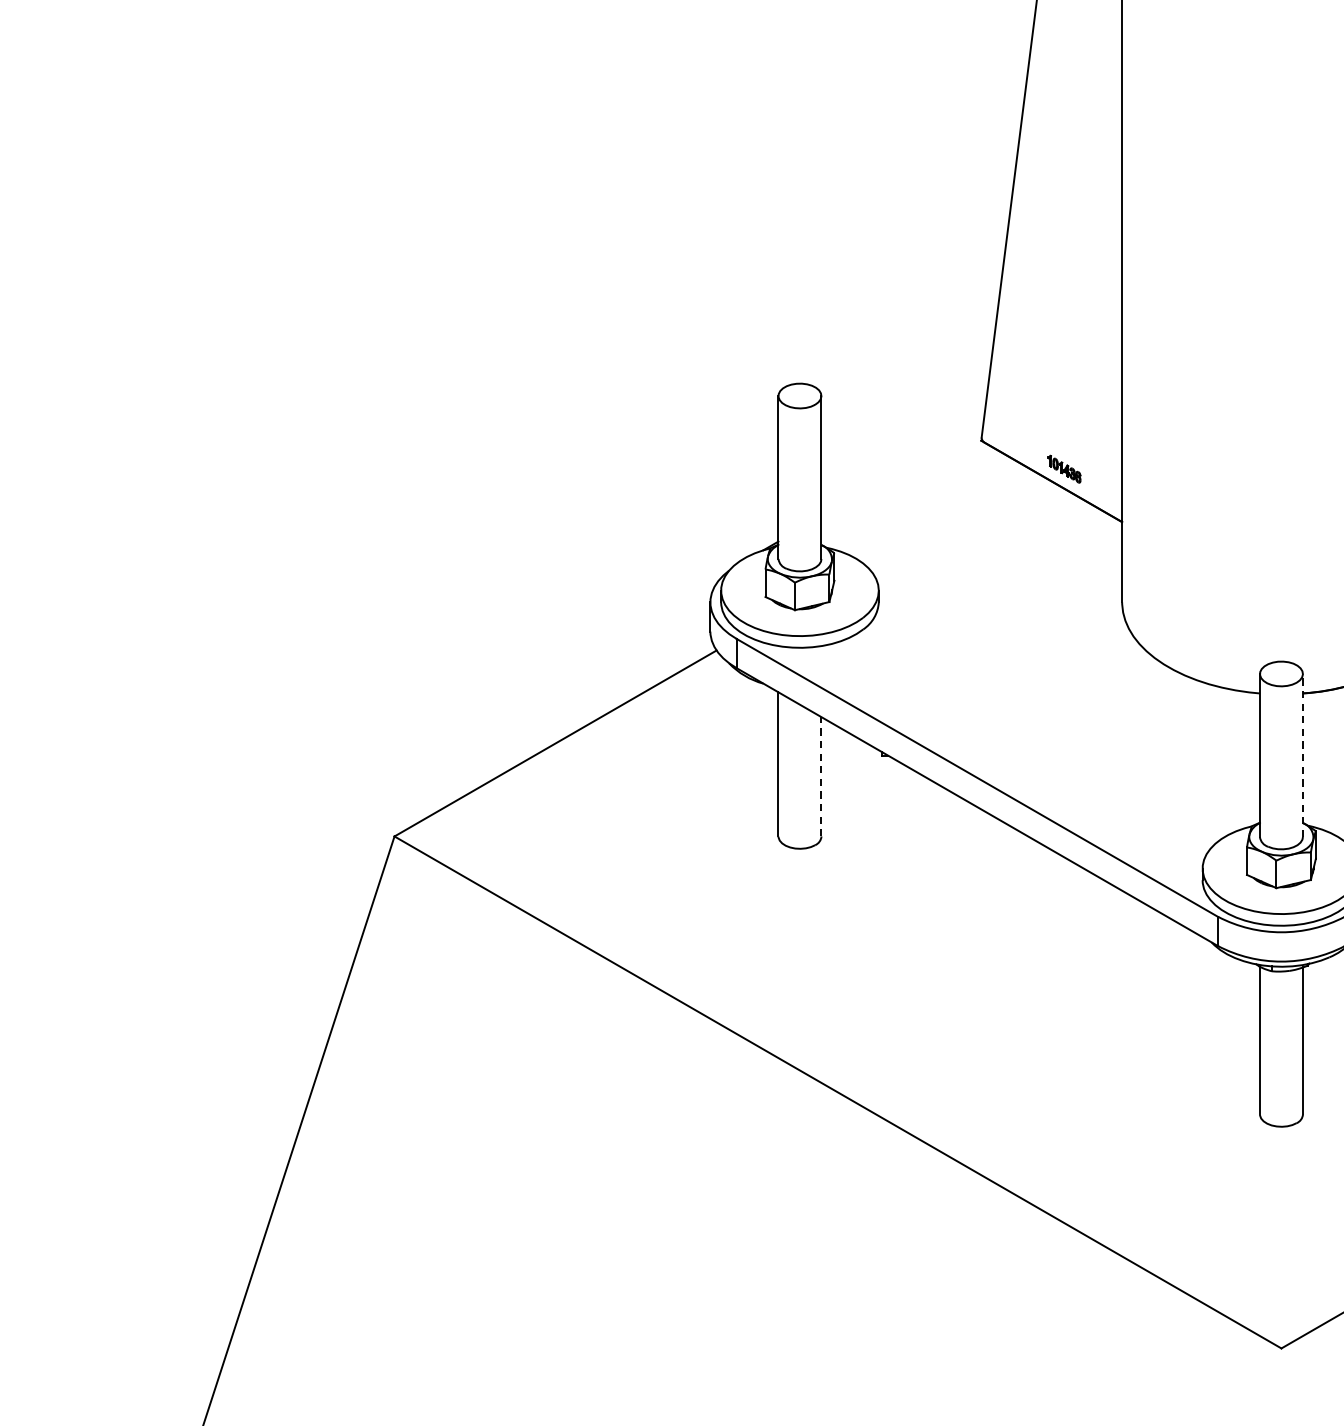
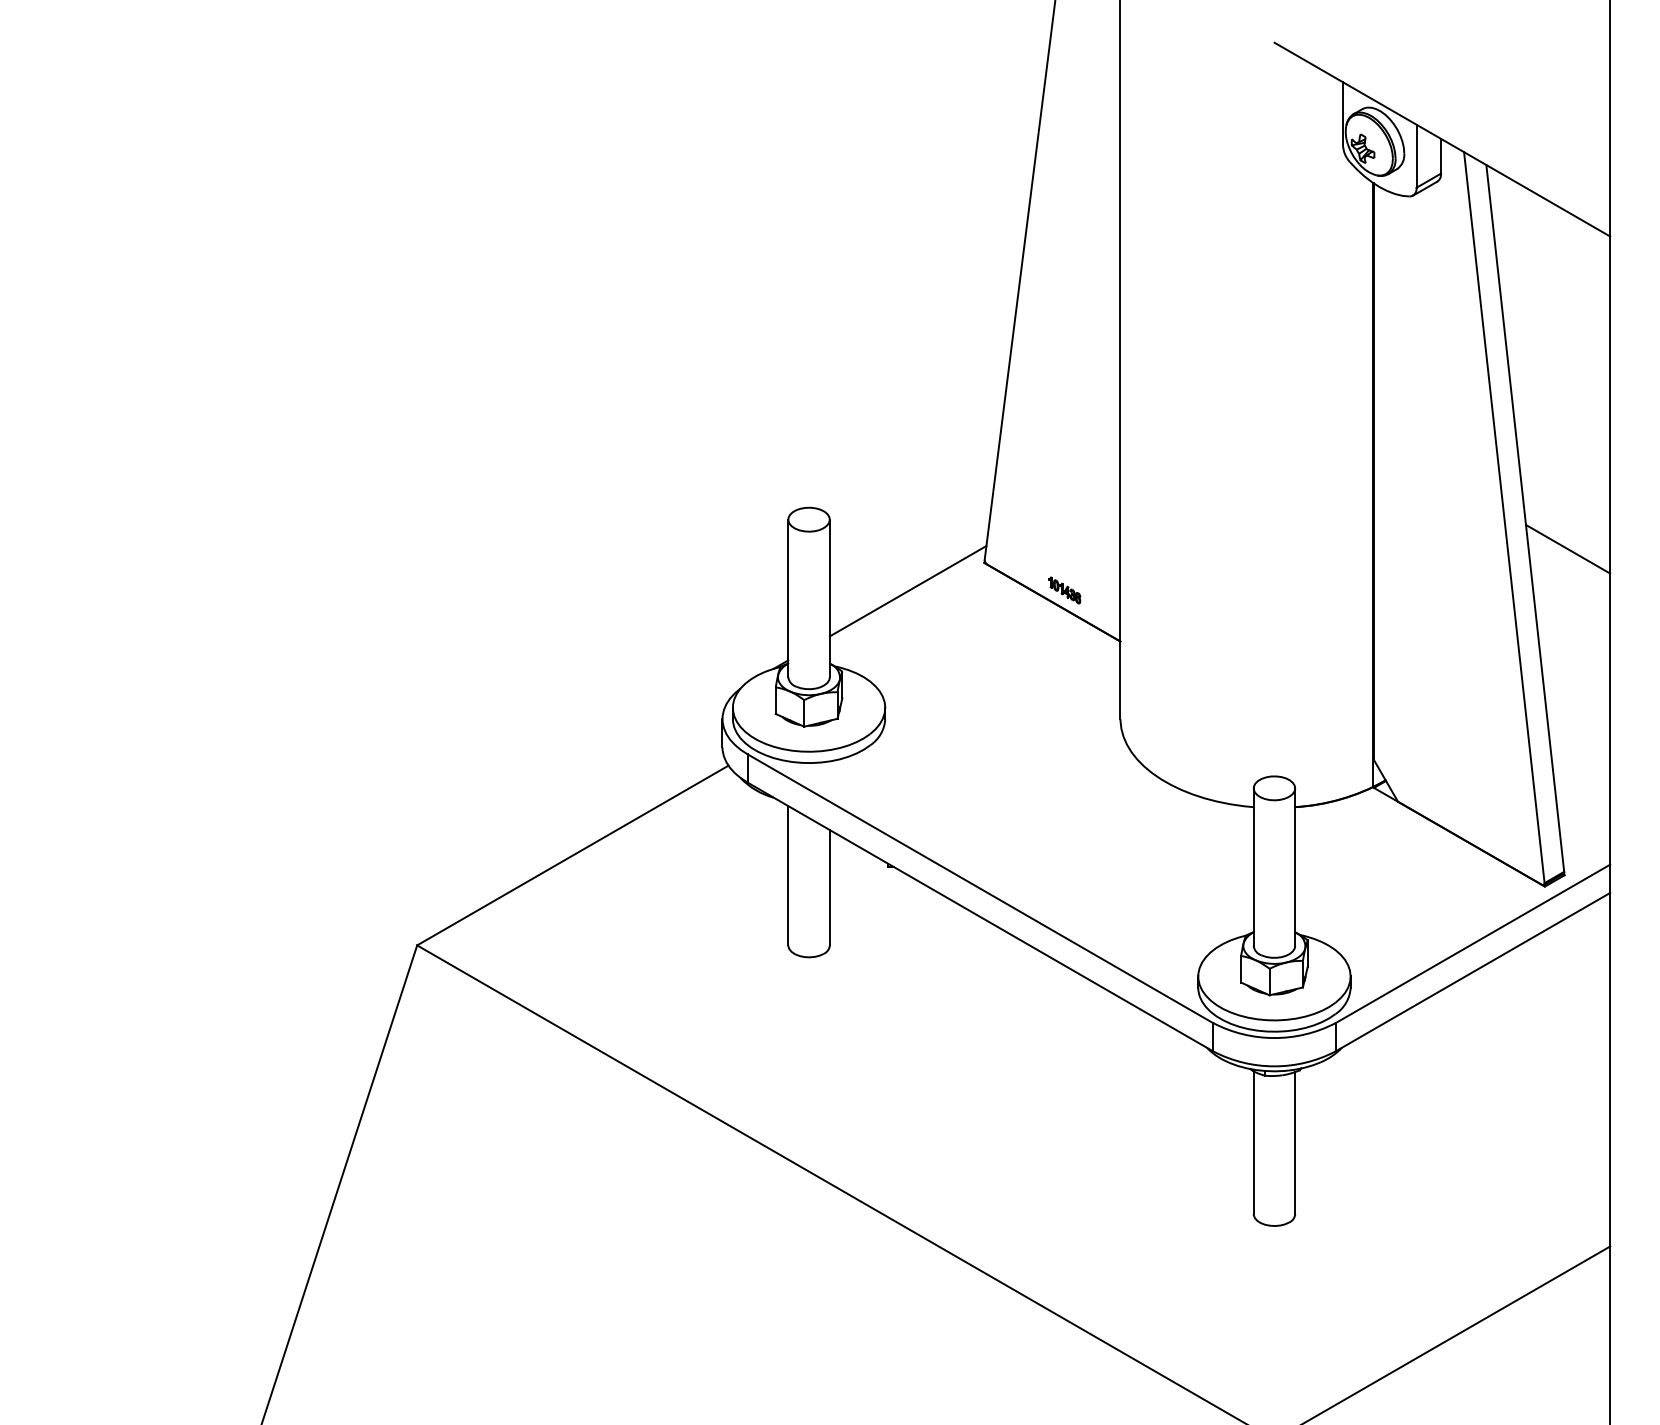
line: (901, 470) -> (907, 591), added
line: (1303, 755) -> (1295, 867), dashed -> solid
line: (821, 776) -> (829, 887), dashed -> solid

